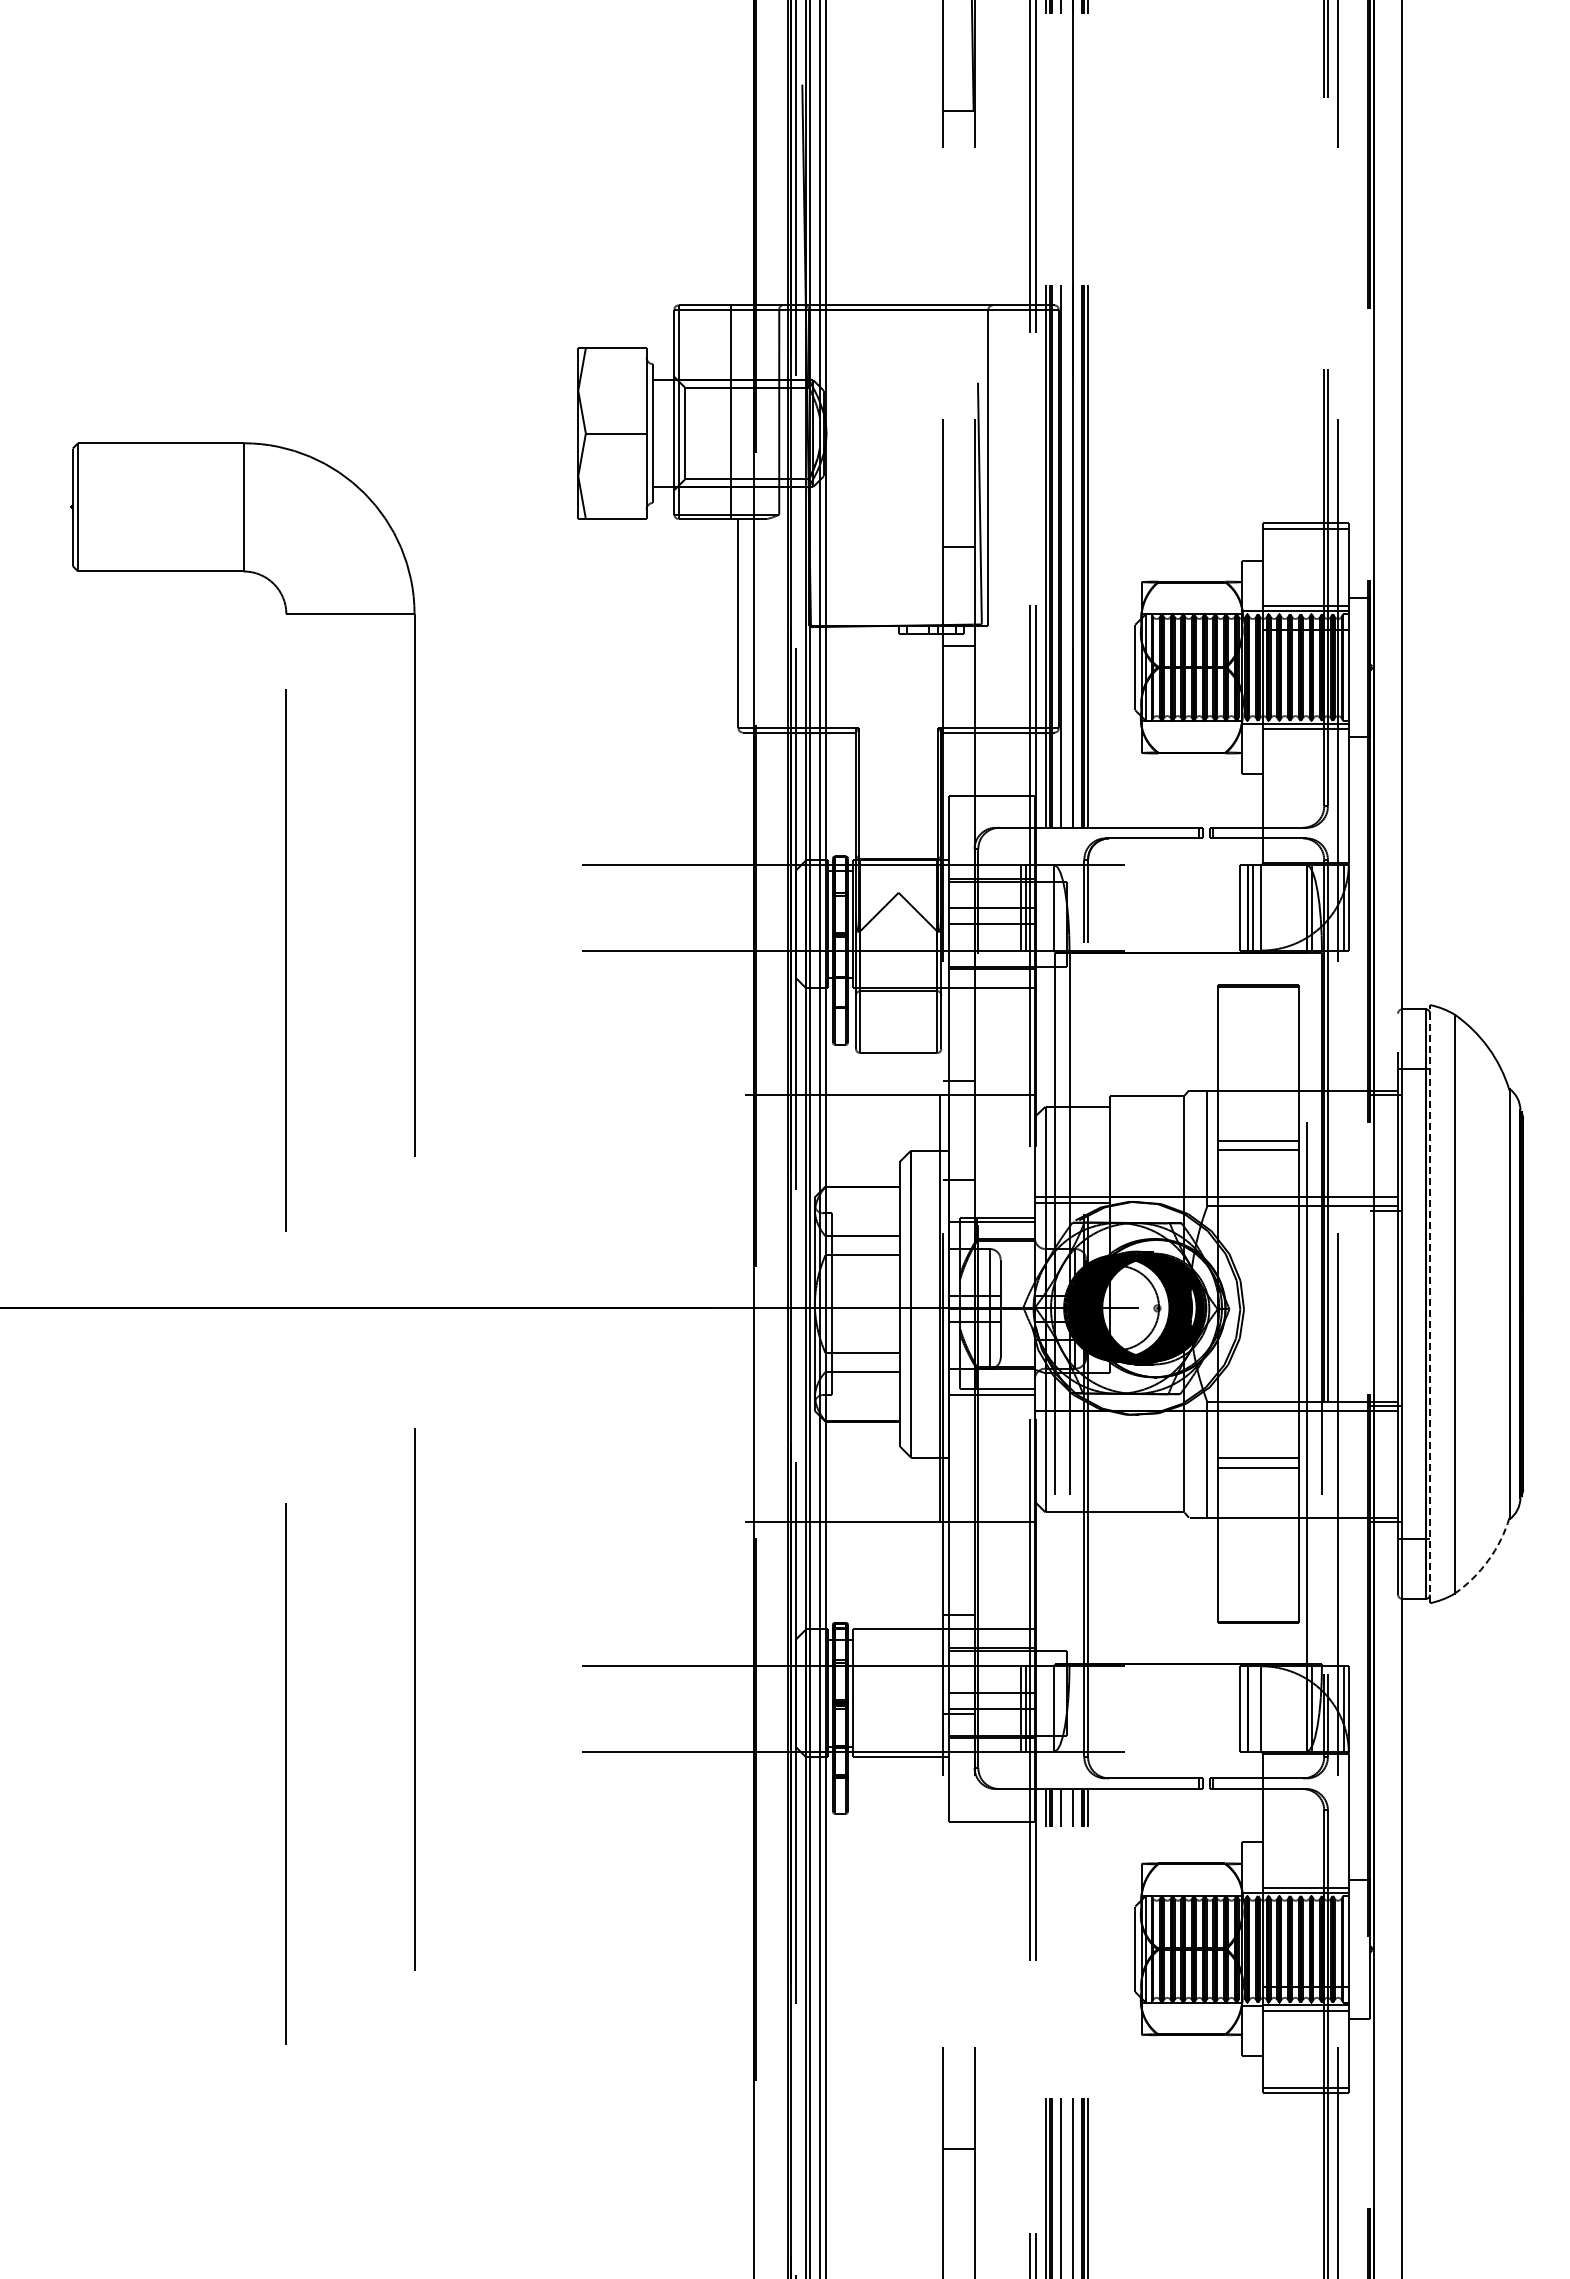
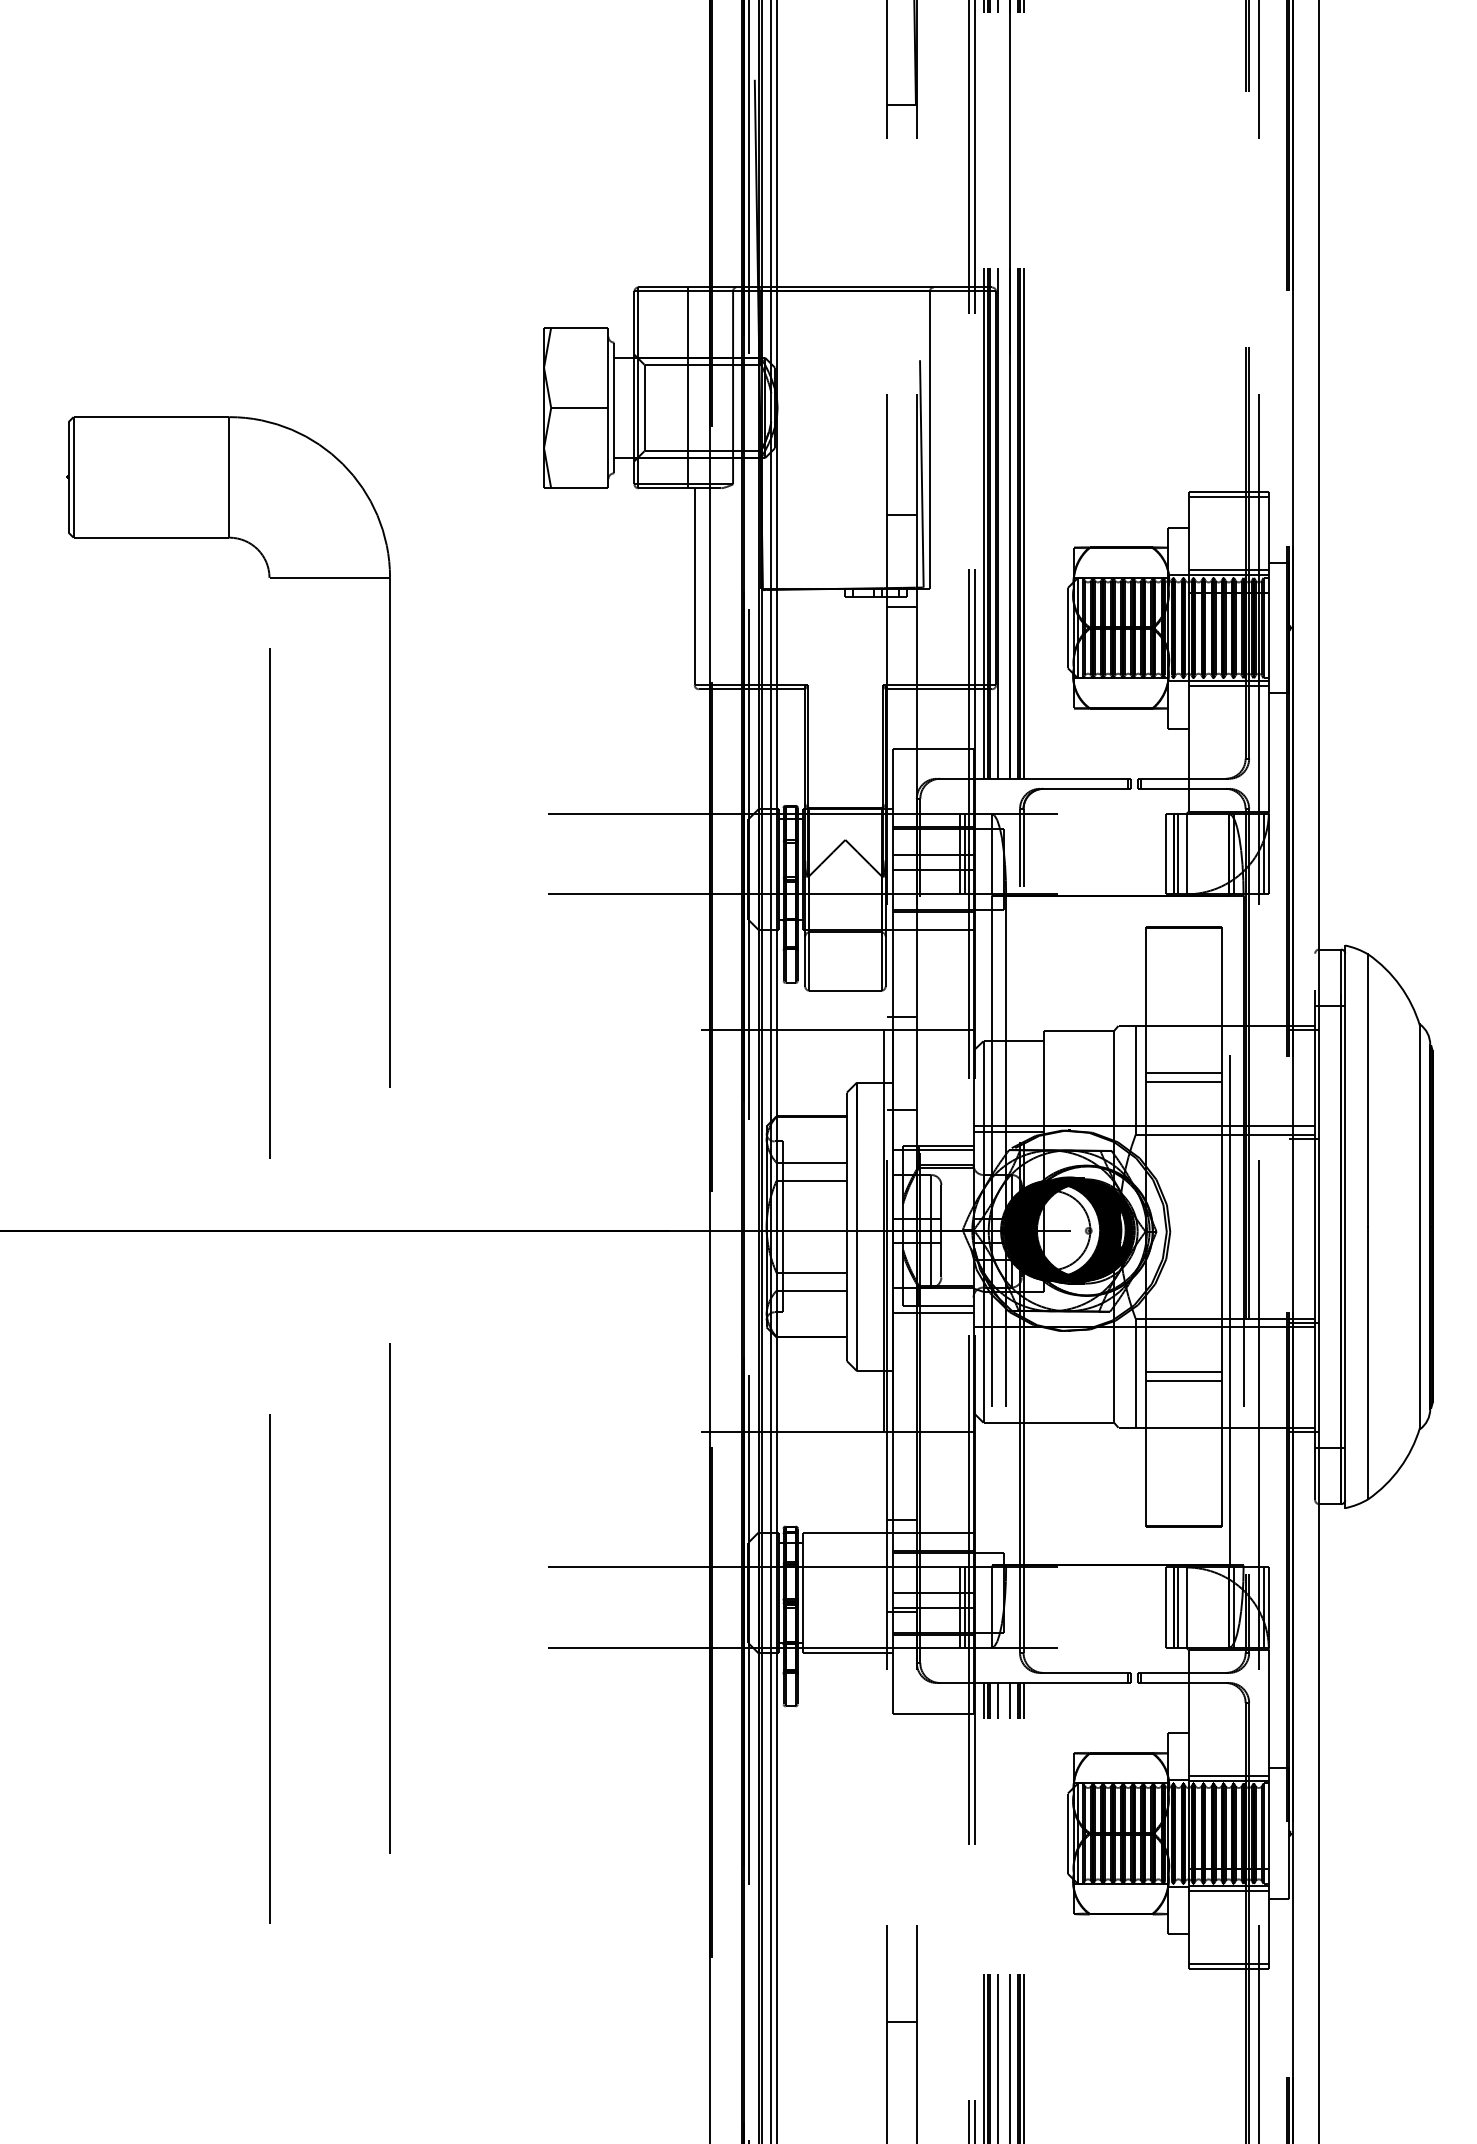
line: (1430, 1303) -> (1345, 1226), dashed -> solid
arc: (1488, 1560) -> (1400, 1467), dashed -> solid
line: (1252, 1708) -> (1178, 1607), added

